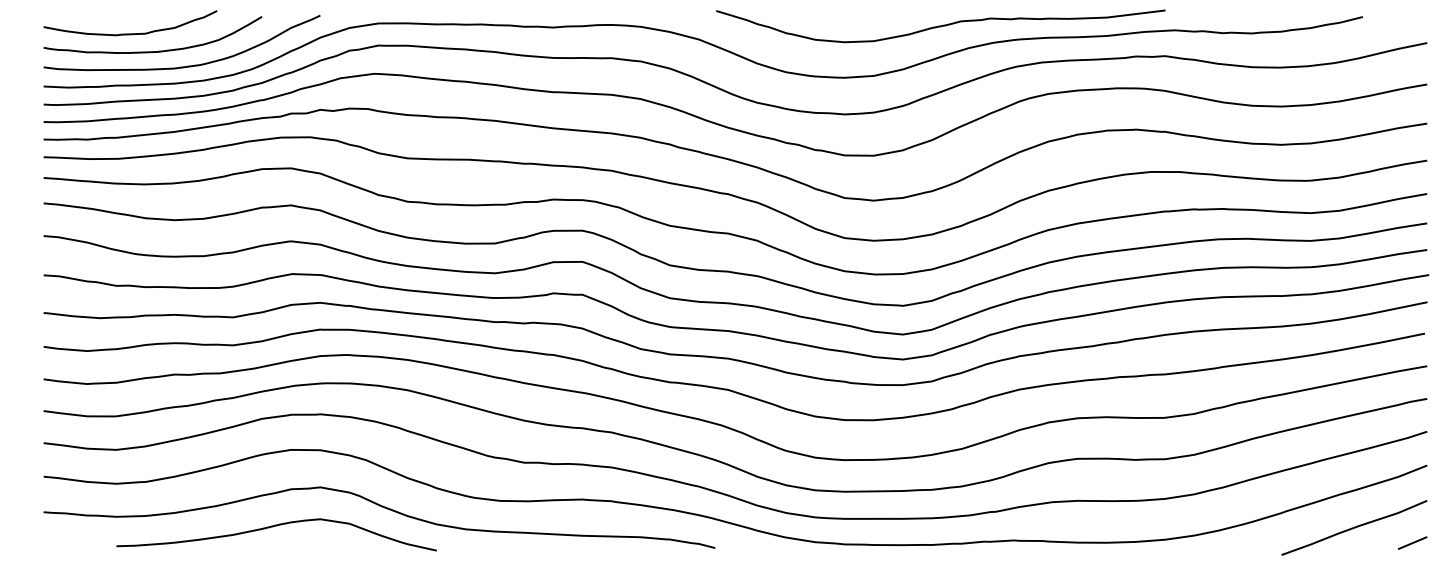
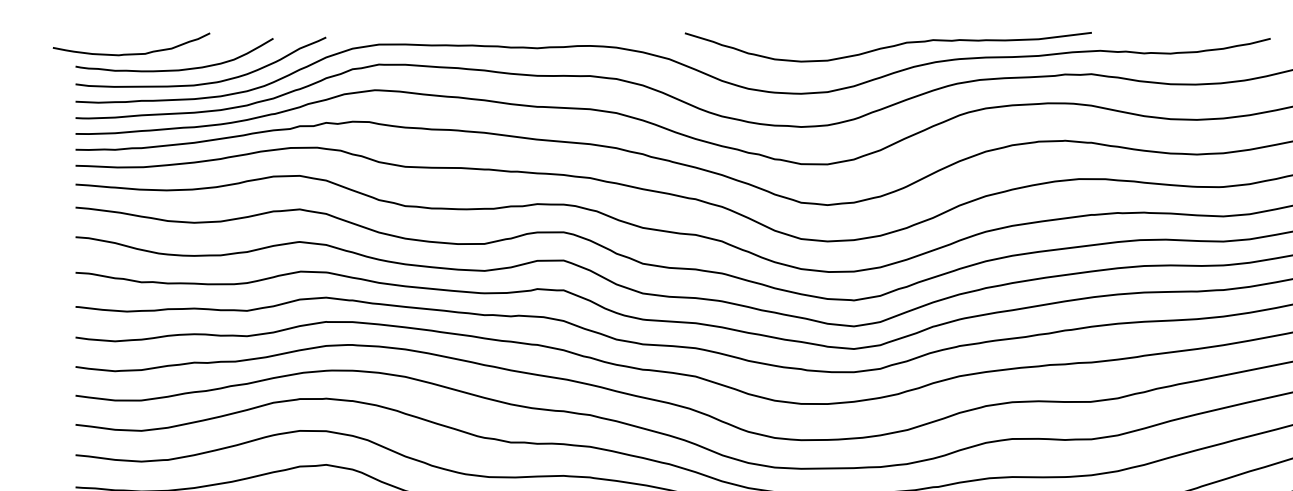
curve: (130, 33) -> (131, 53), moved

